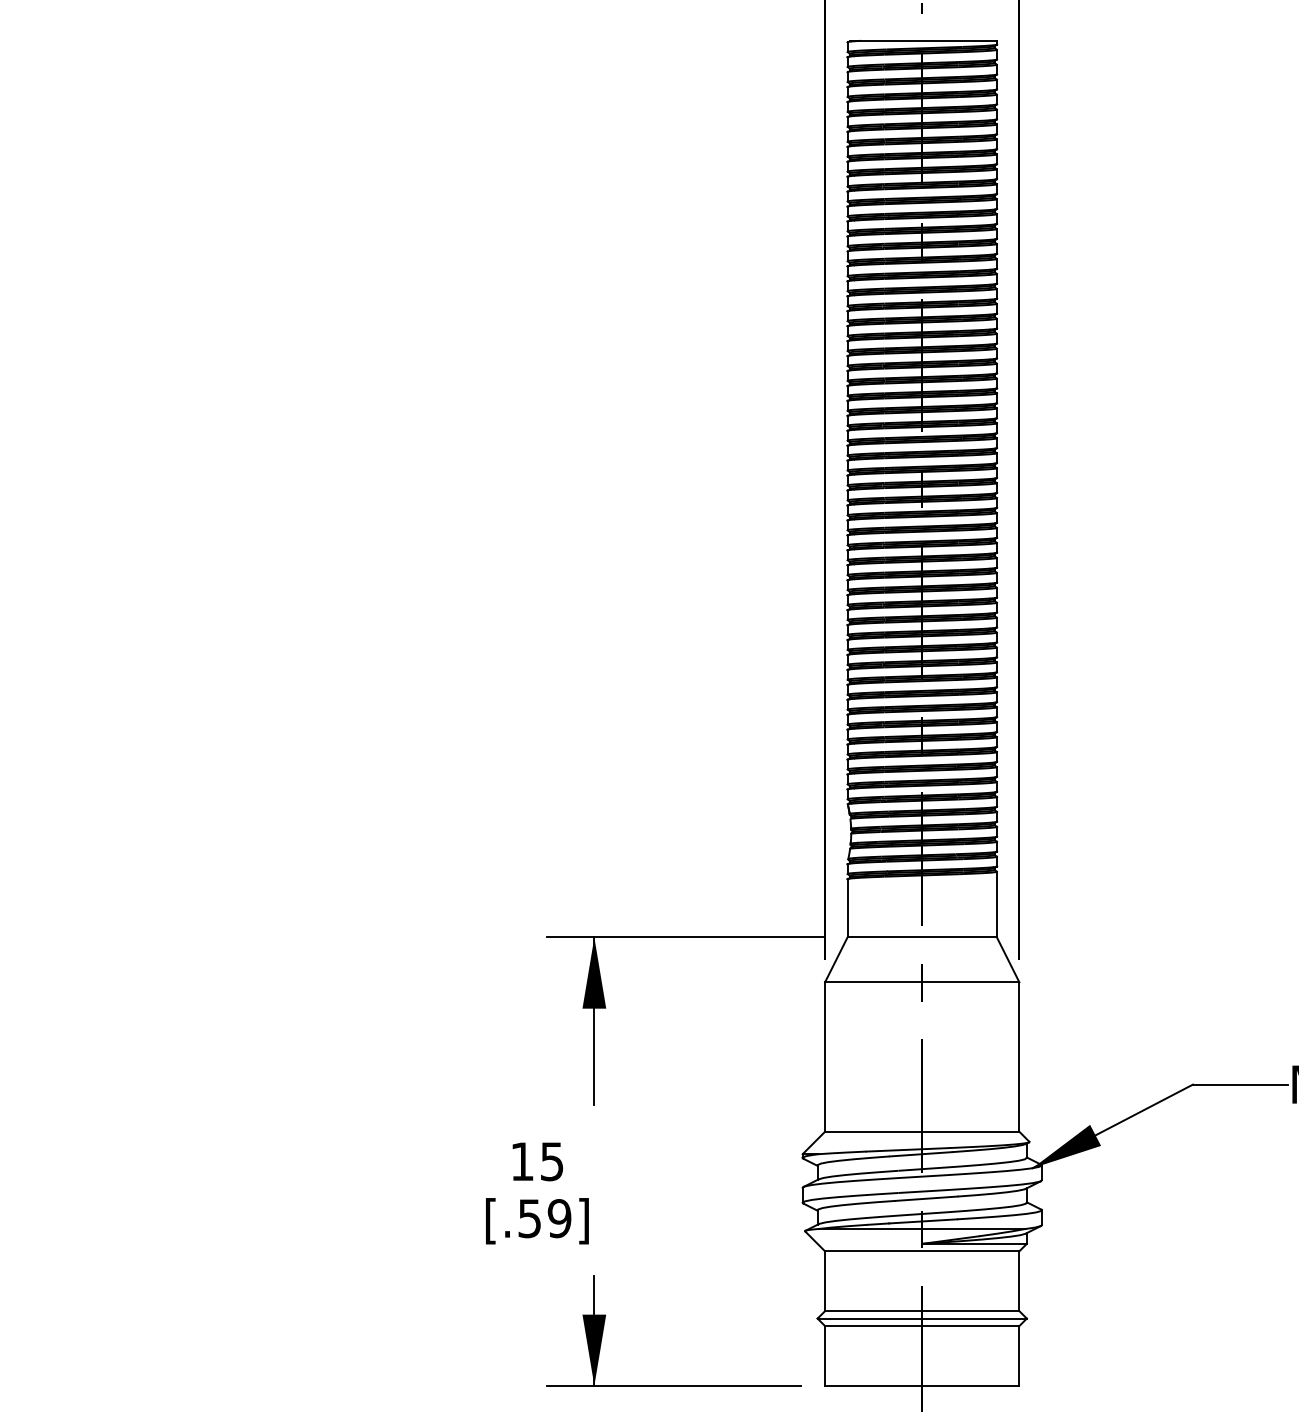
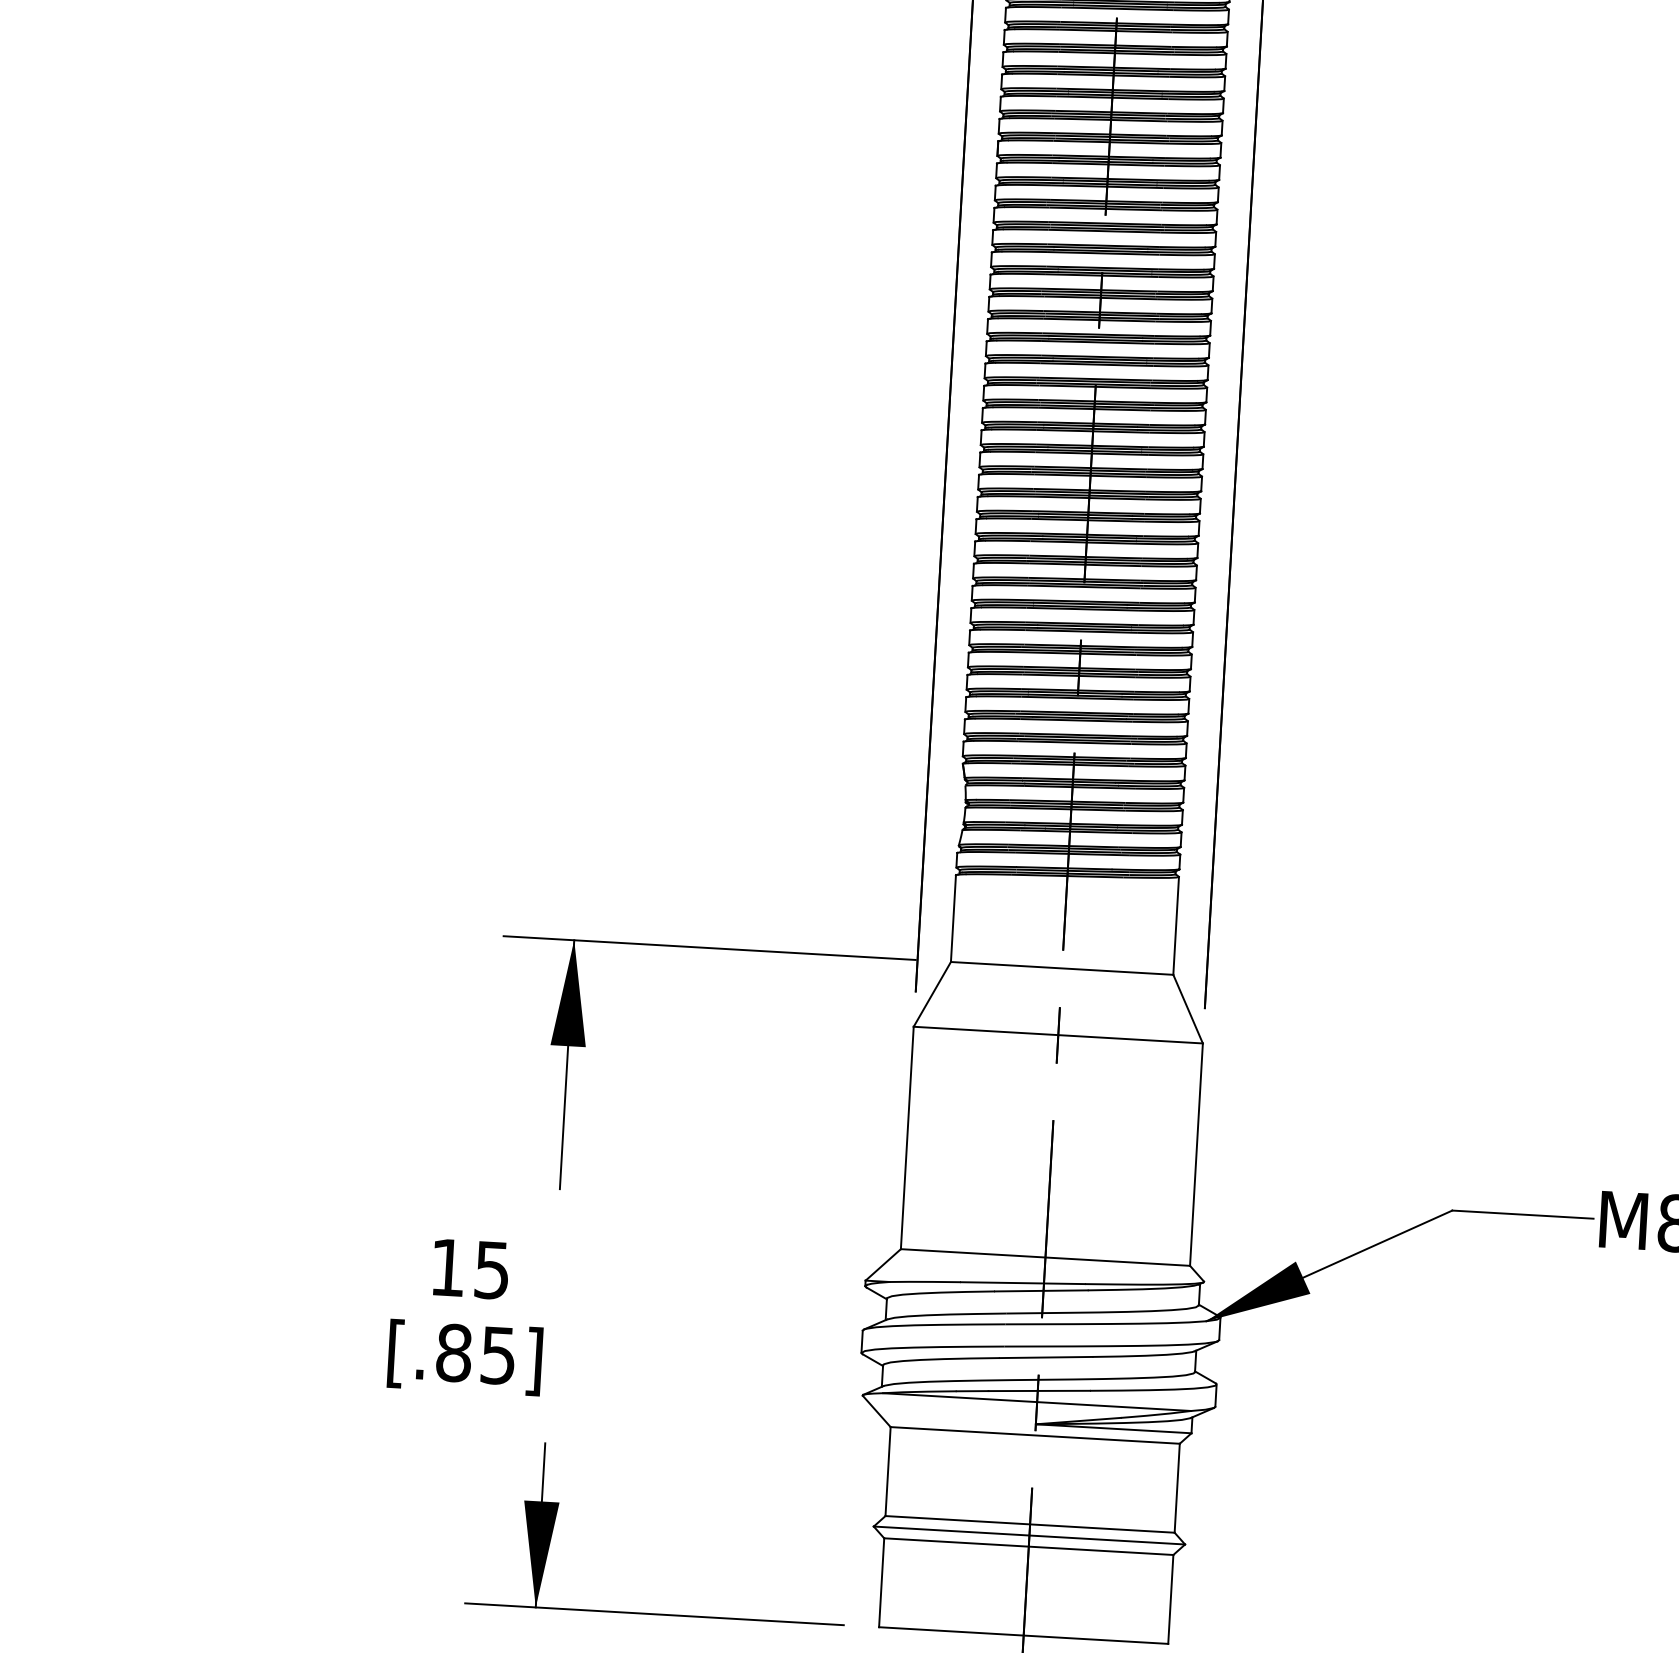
text: (544, 1218) -> (475, 1354), [.59] -> [.85]

